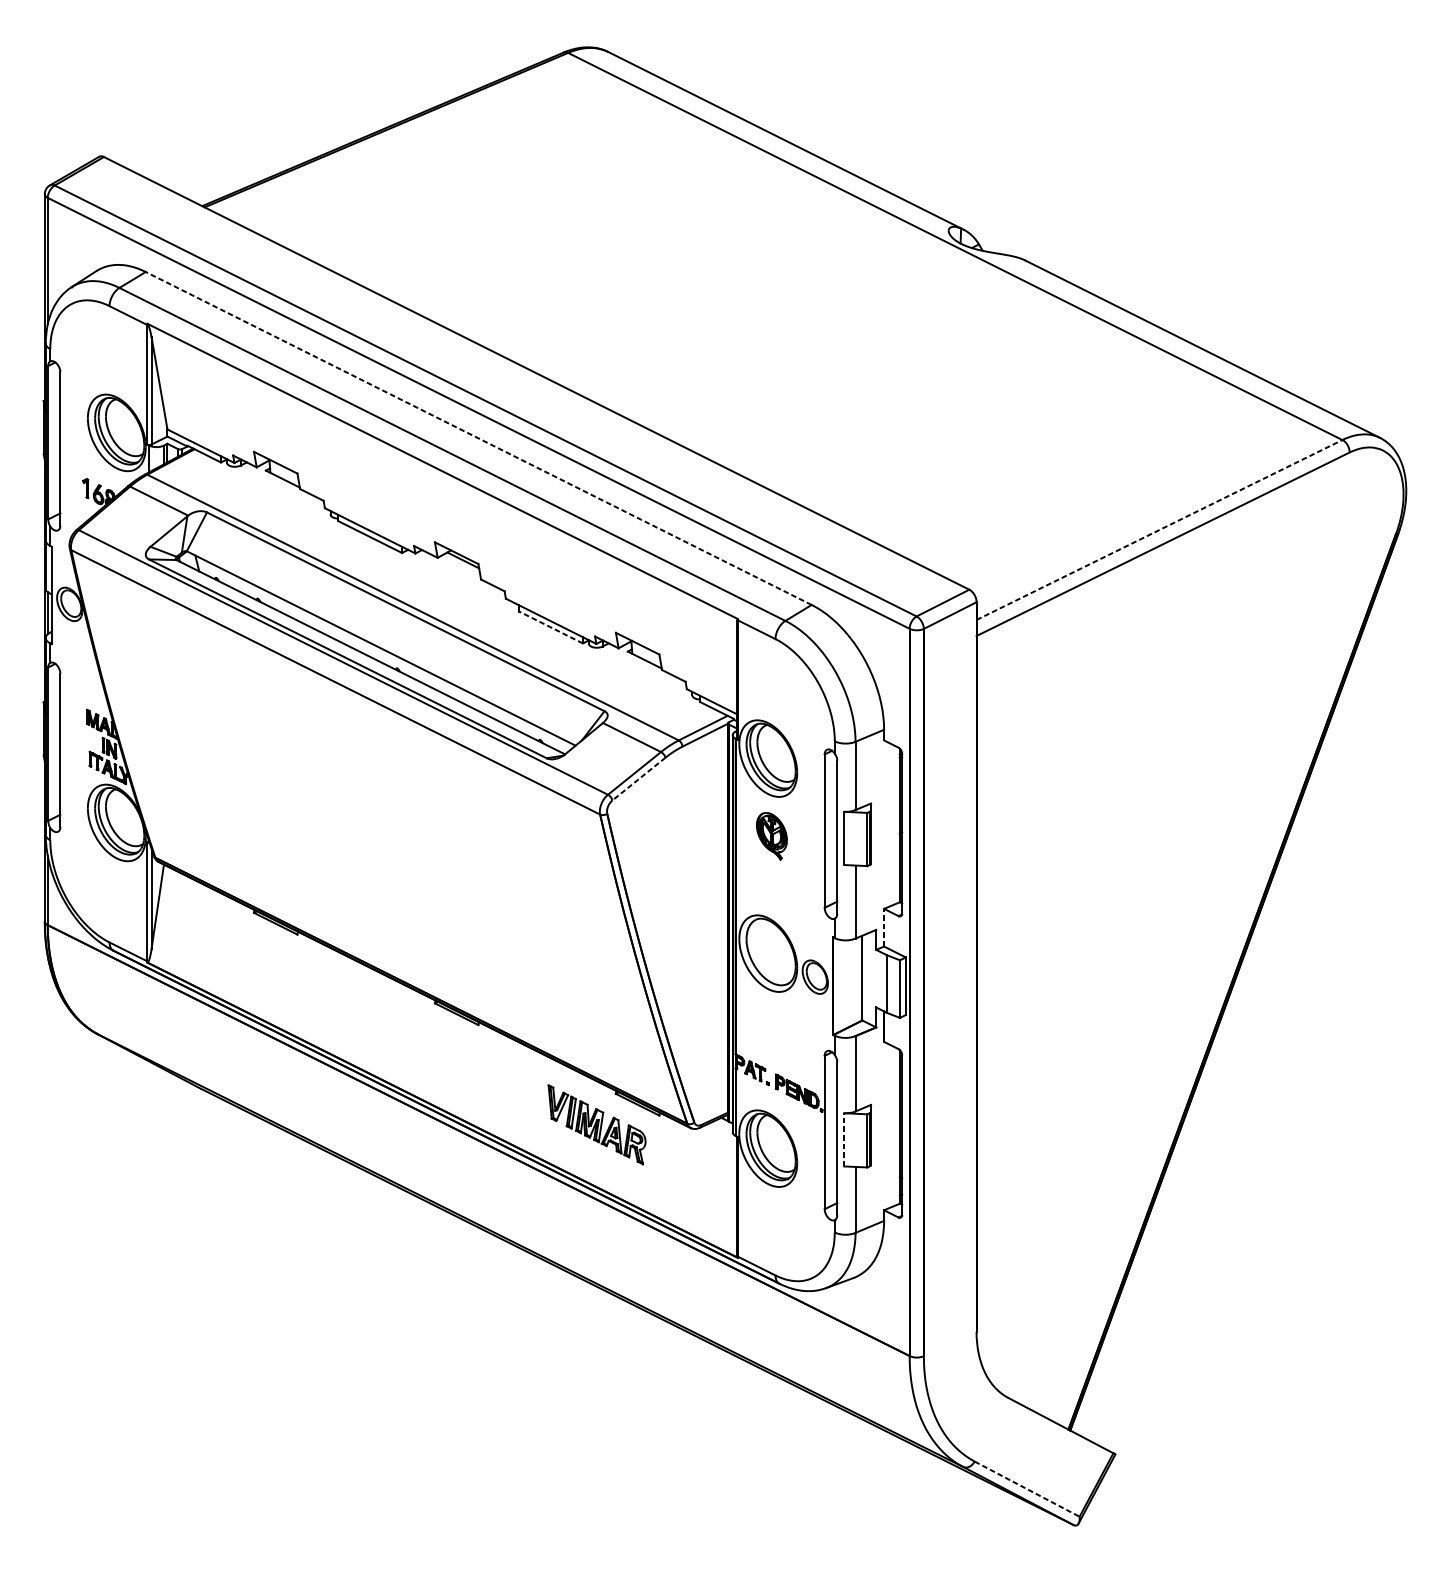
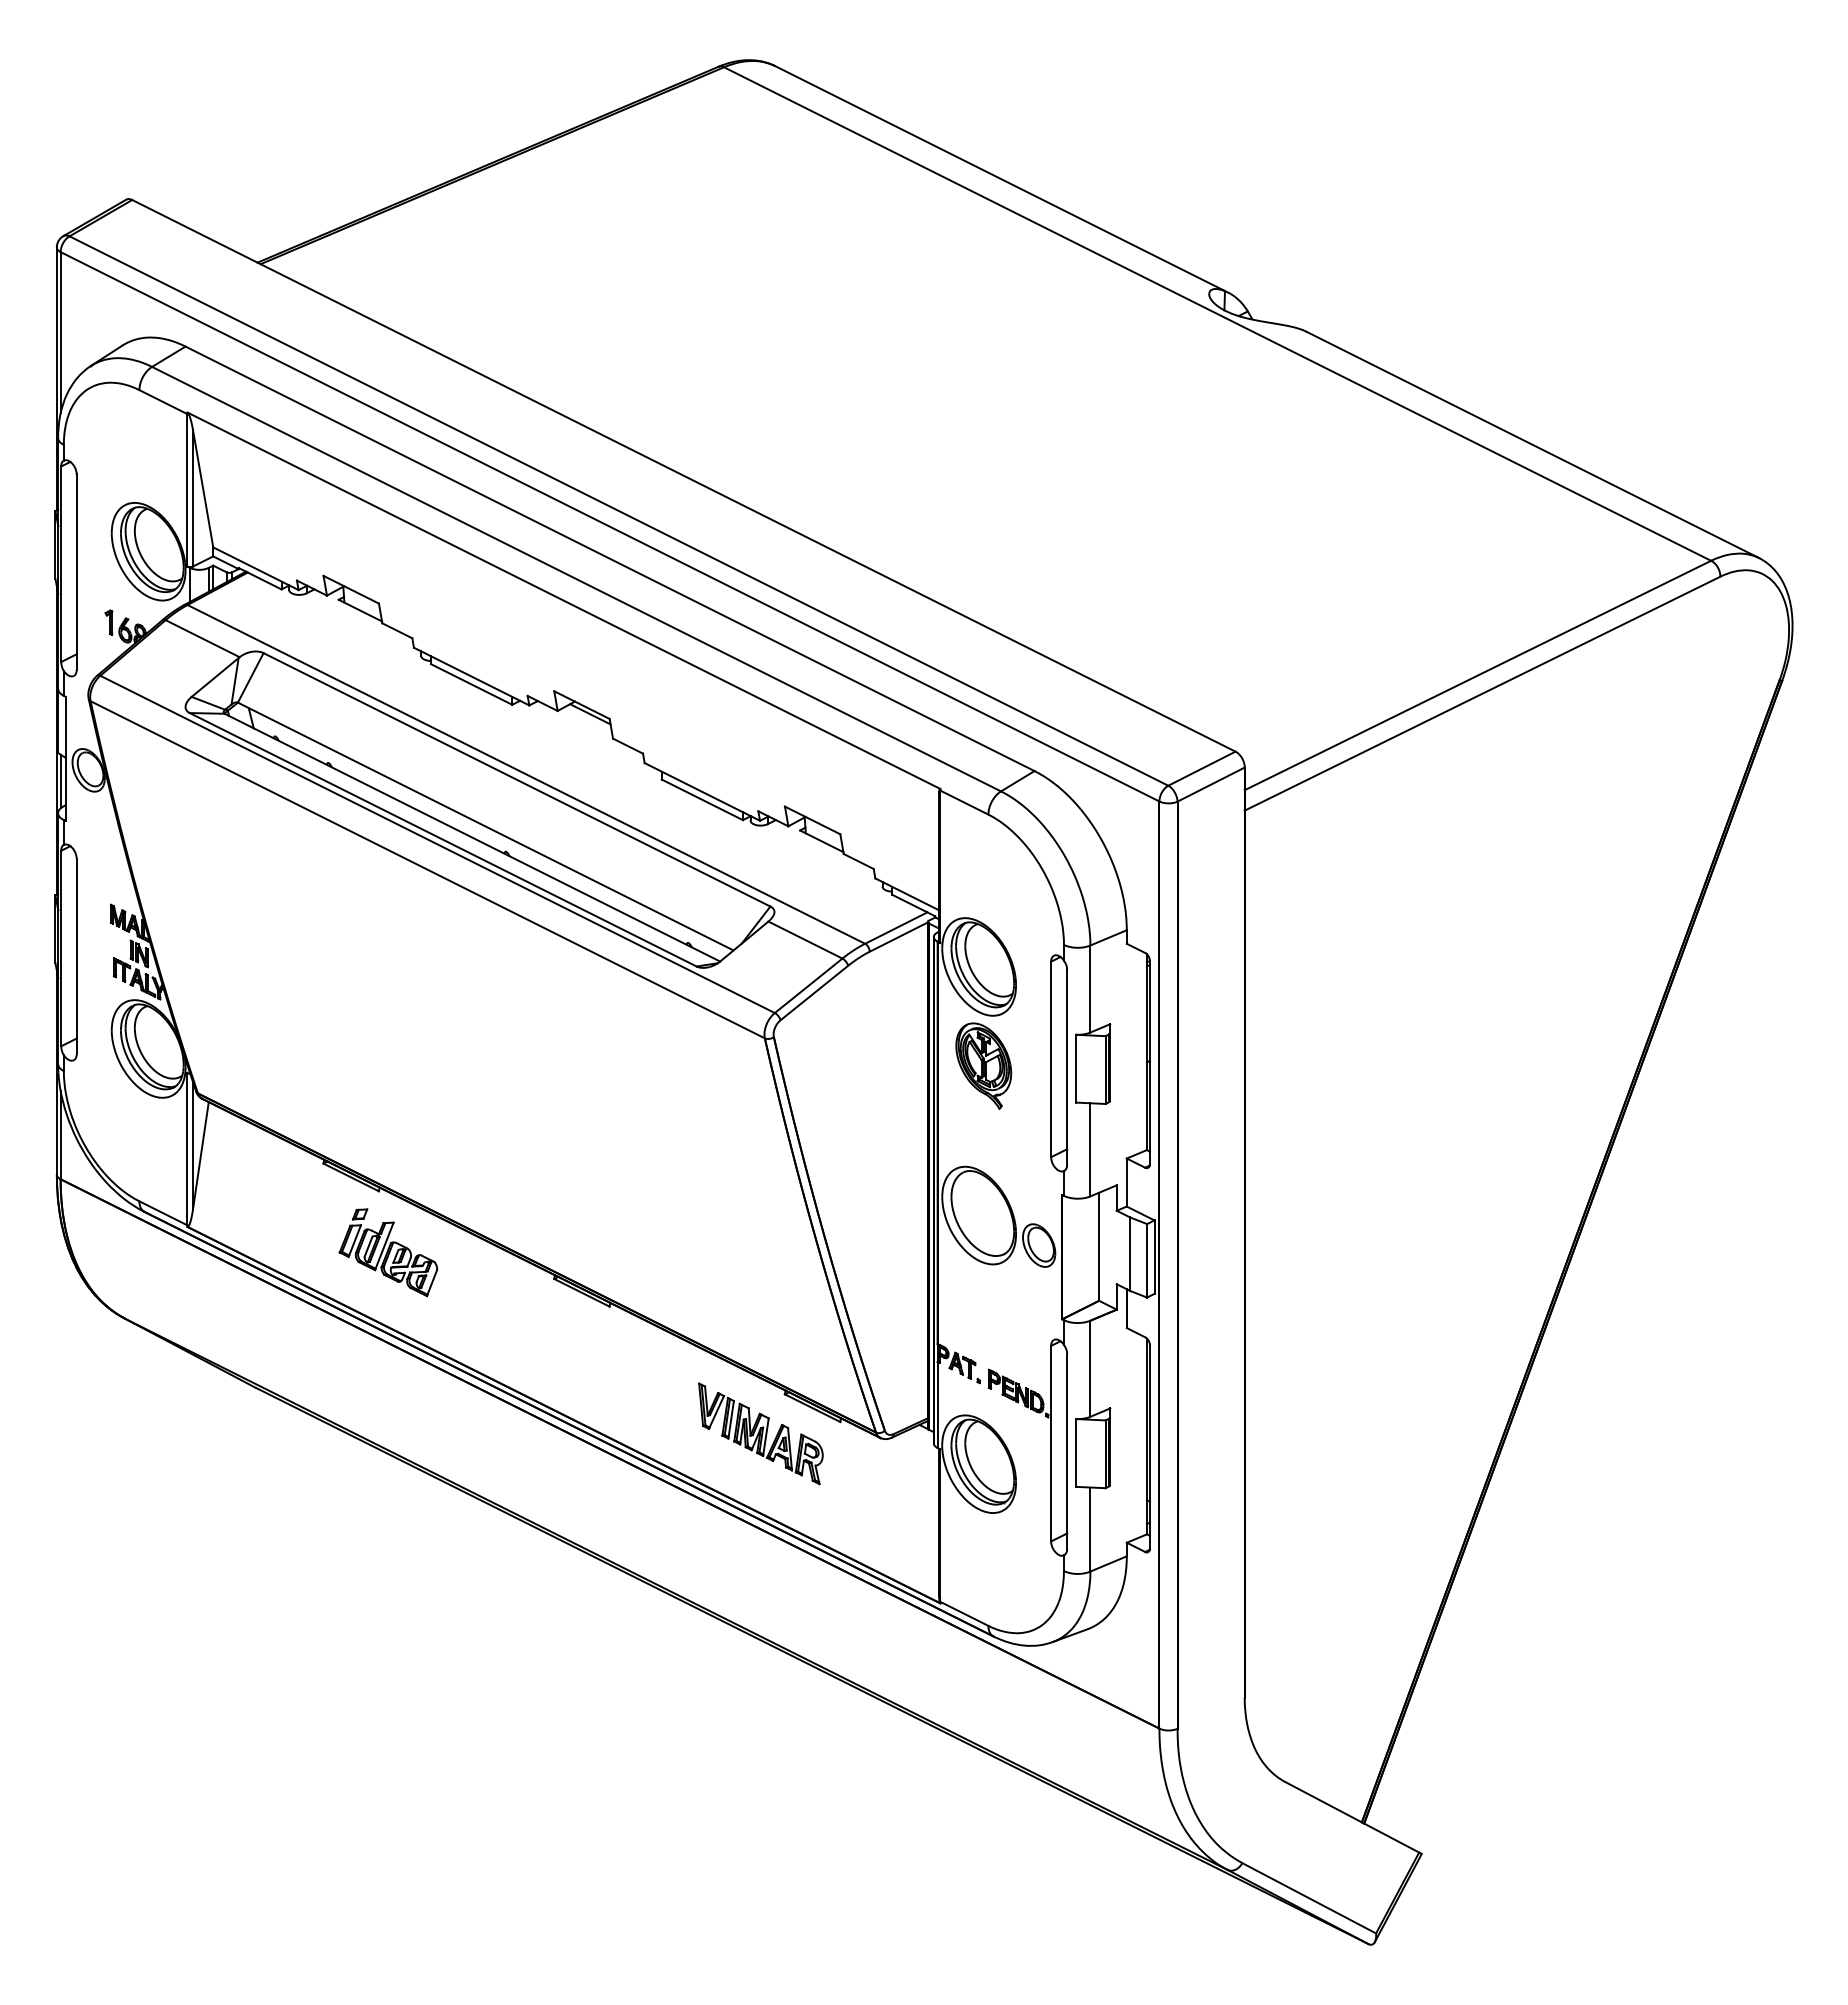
line: (479, 438) -> (610, 558), dashed -> solid
line: (1159, 530) -> (1477, 675), dashed -> solid
line: (550, 627) -> (701, 799), dashed -> solid
line: (639, 779) -> (814, 993), dashed -> solid
part: (771, 835) -> (983, 1065), size x1.43
line: (883, 927) -> (1126, 1182), dashed -> solid
part: (304, 982) -> (388, 1252), added
line: (843, 1139) -> (1075, 1452), dashed -> solid
line: (1027, 1489) -> (1309, 1898), dashed -> solid

